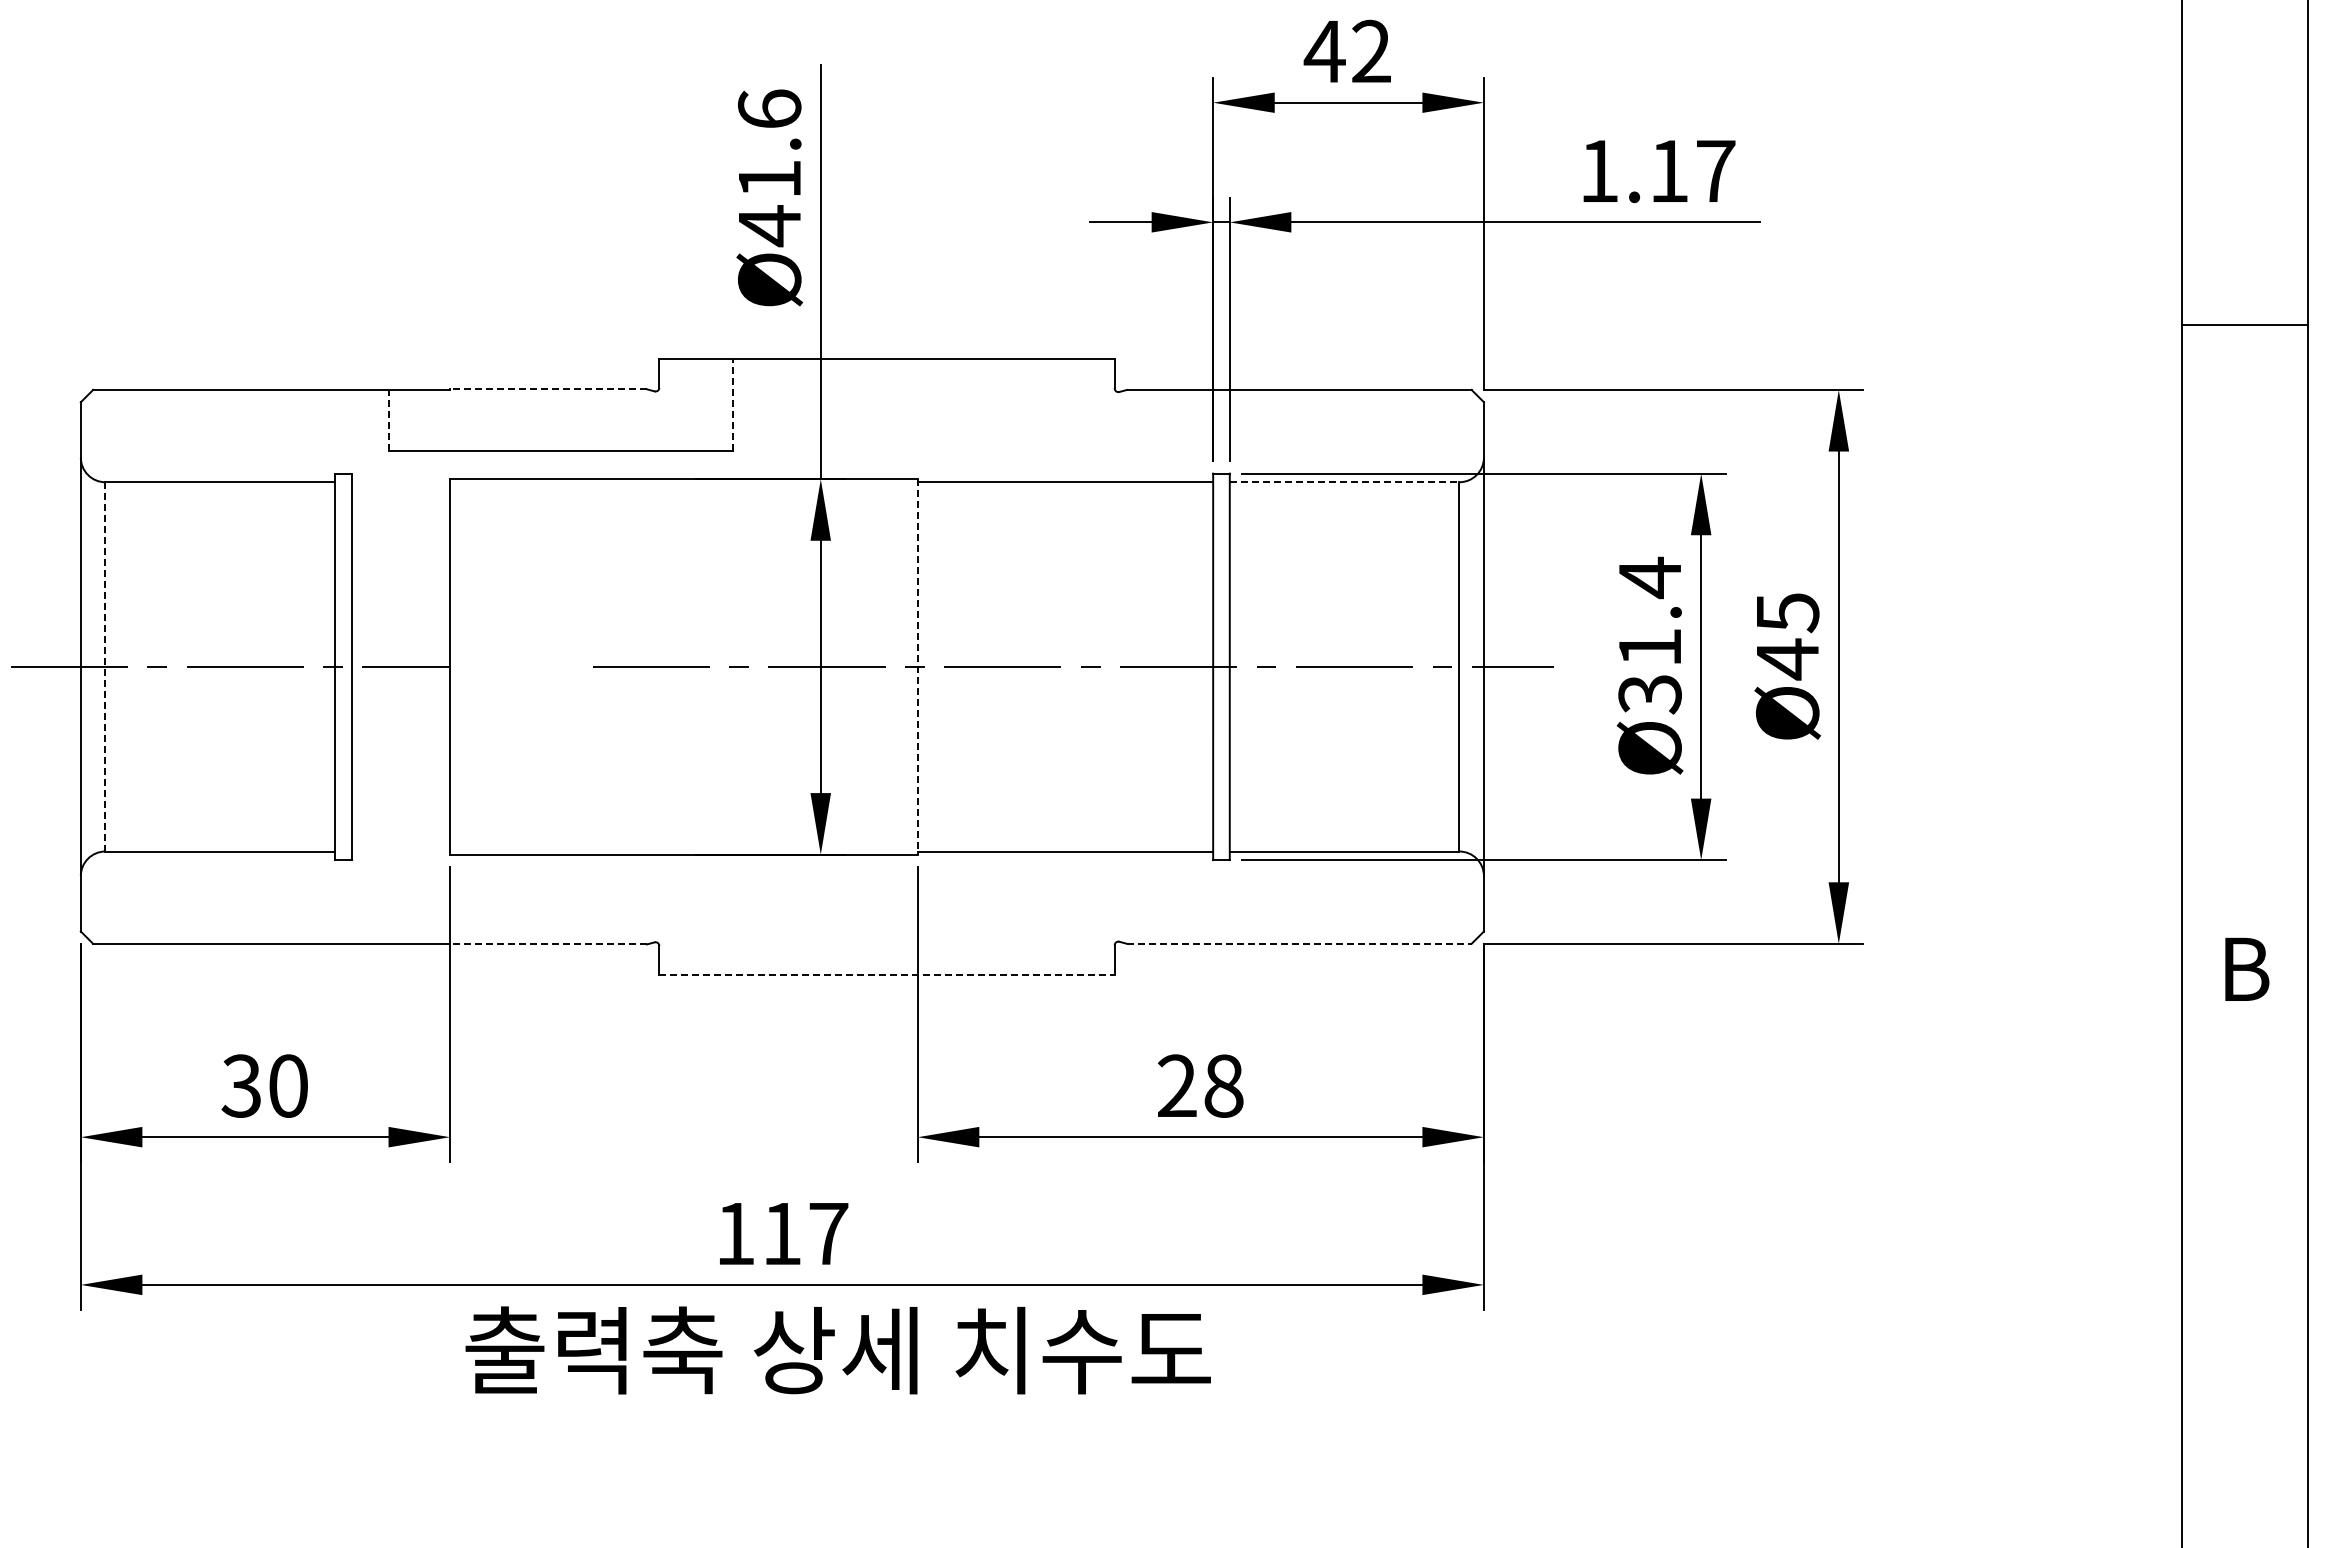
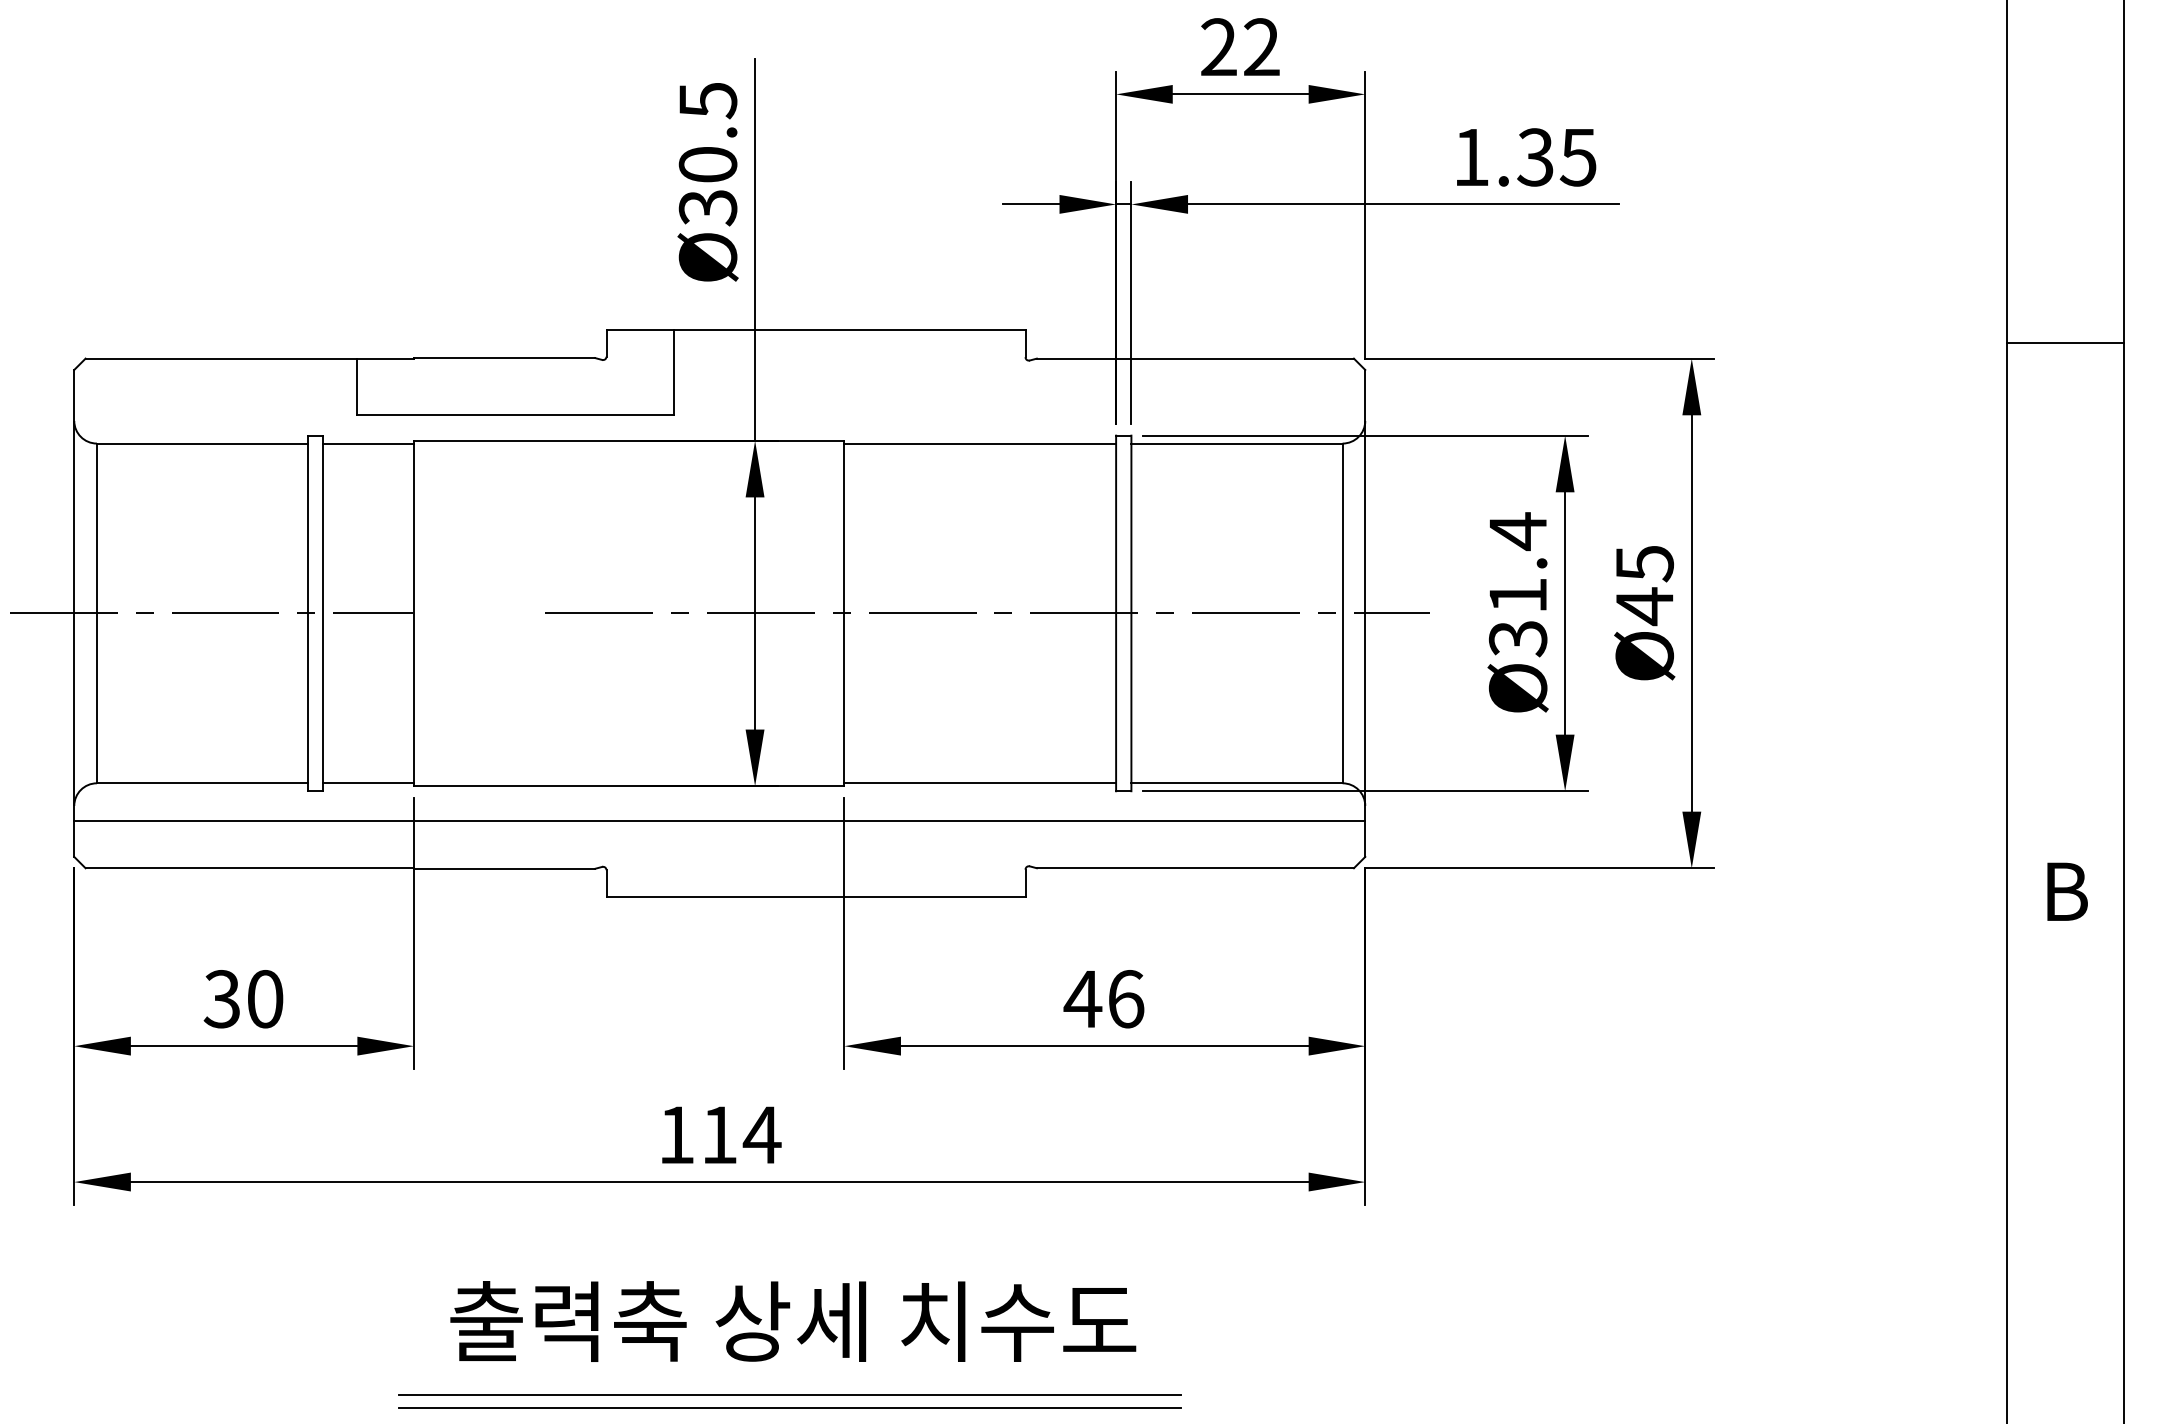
text: (1324, 50) -> (1218, 46), 42 -> 22
text: (769, 168) -> (707, 154), Ø41.6 -> Ø30.5
text: (1691, 171) -> (1556, 157), 1.17 -> 1.35
line: (2244, 325) -> (2065, 343), moved
line: (548, 389) -> (504, 358), dashed -> solid
line: (733, 405) -> (674, 372), dashed -> solid
line: (388, 419) -> (357, 385), dashed -> solid
line: (400, 482) -> (368, 443), added
line: (1344, 482) -> (1236, 443), dashed -> solid
line: (105, 666) -> (96, 613), dashed -> solid
line: (917, 666) -> (844, 613), dashed -> solid
line: (400, 851) -> (368, 783), added
line: (781, 892) -> (718, 821), added
line: (1299, 943) -> (1195, 867), dashed -> solid
line: (548, 944) -> (504, 868), dashed -> solid
line: (887, 974) -> (816, 896), dashed -> solid
text: (1199, 1085) -> (1103, 998), 28 -> 46
text: (828, 1233) -> (762, 1134), 117 -> 114
text: (837, 1350) -> (792, 1321), moved
line: (859, 1516) -> (790, 1395), added
line: (859, 1530) -> (790, 1408), added

